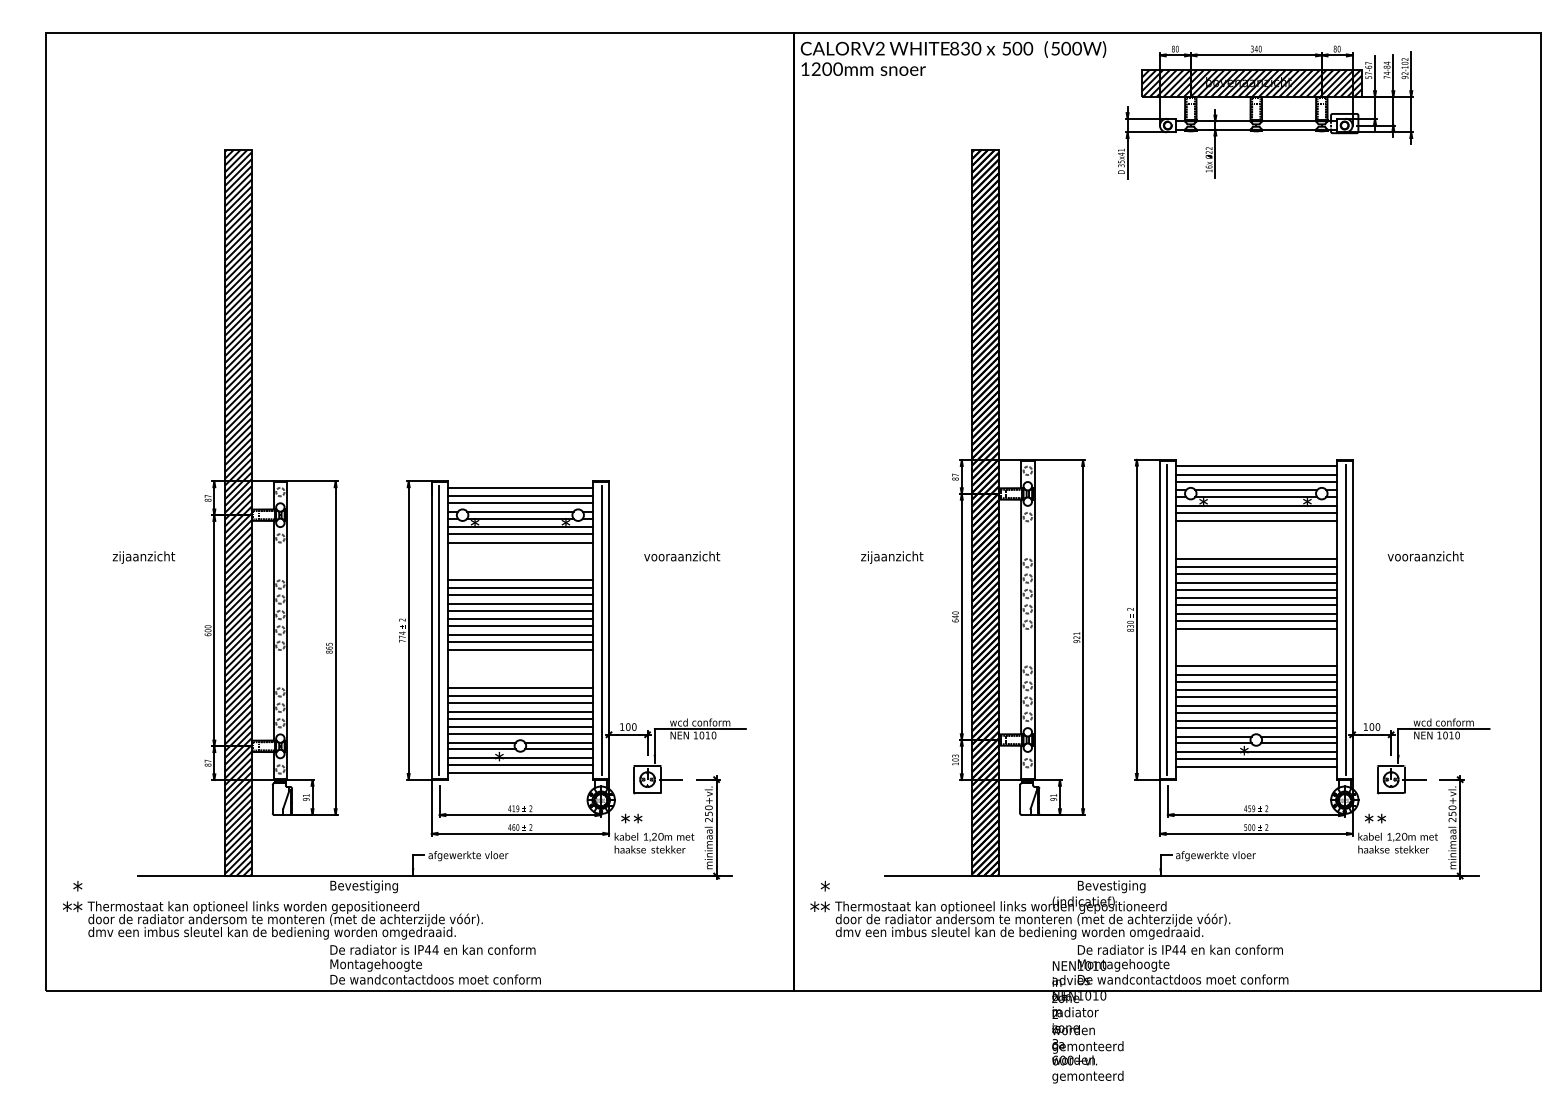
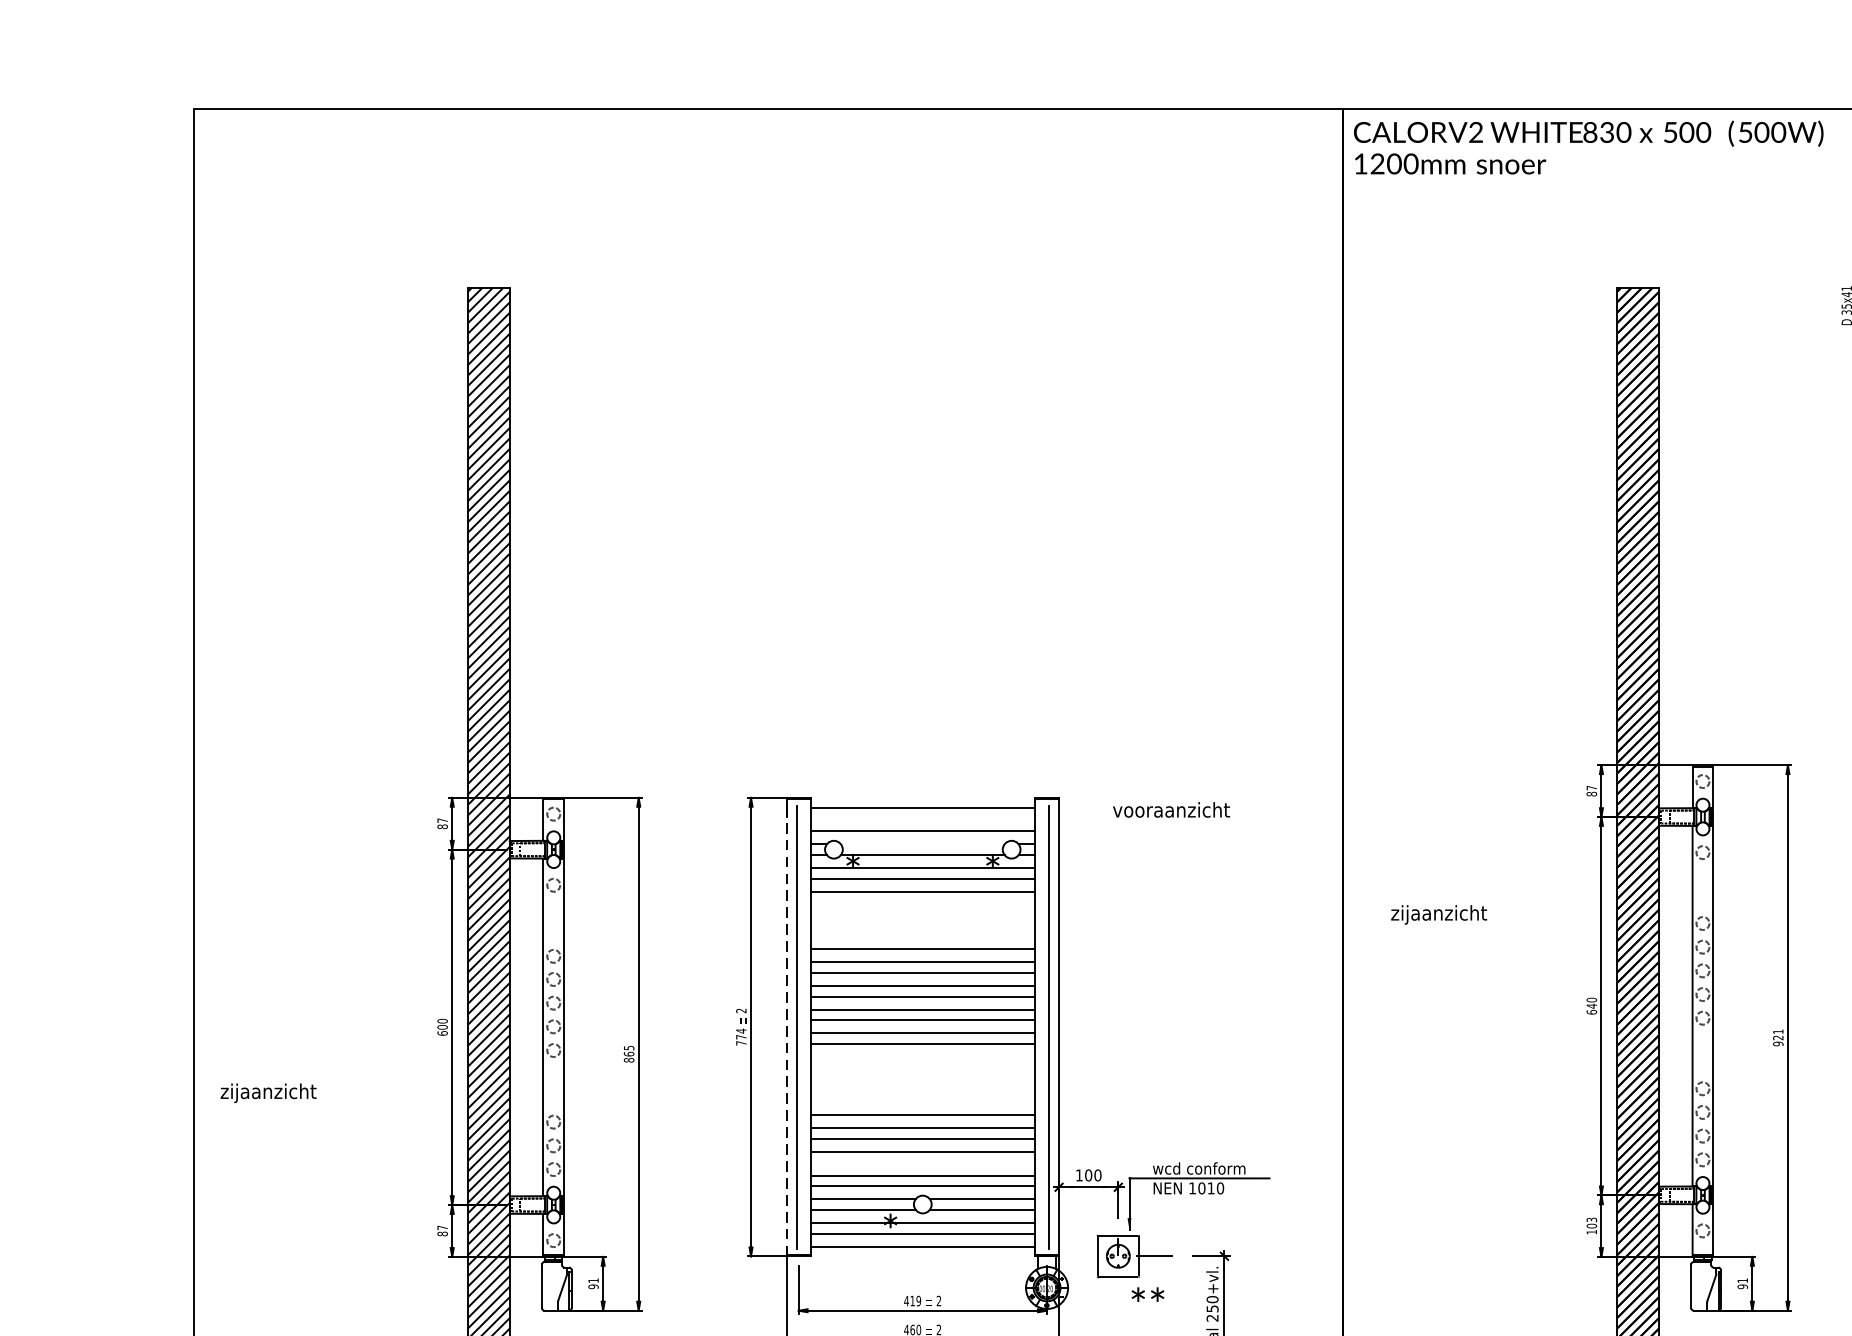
line: (520, 496) -> (922, 820), removed
line: (520, 511) -> (922, 844), removed
text: (682, 556) -> (1172, 810), moved
text: (143, 557) -> (267, 1093), moved
text: (892, 557) -> (1439, 914), moved
line: (431, 630) -> (786, 1026), solid -> dashed
line: (520, 650) -> (922, 1057), removed
line: (520, 718) -> (922, 1162), removed
text: (631, 818) -> (1147, 1294), moved

